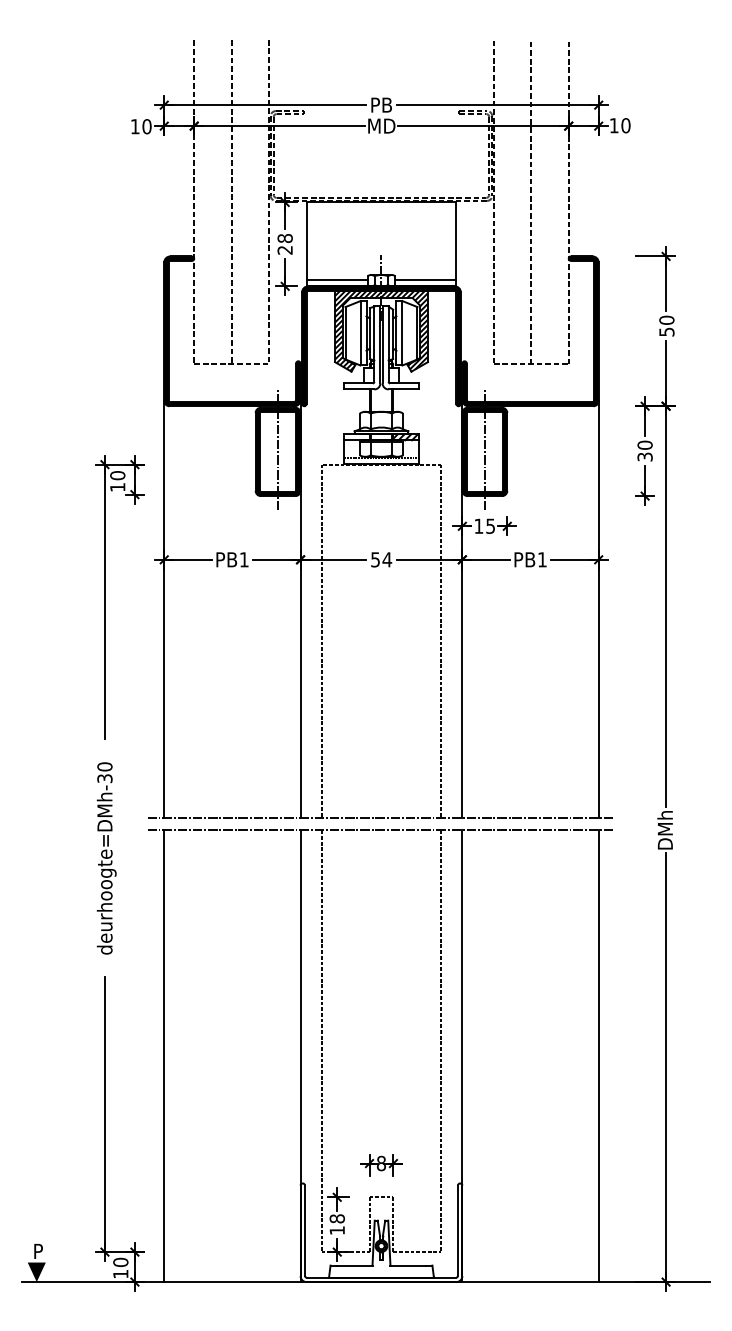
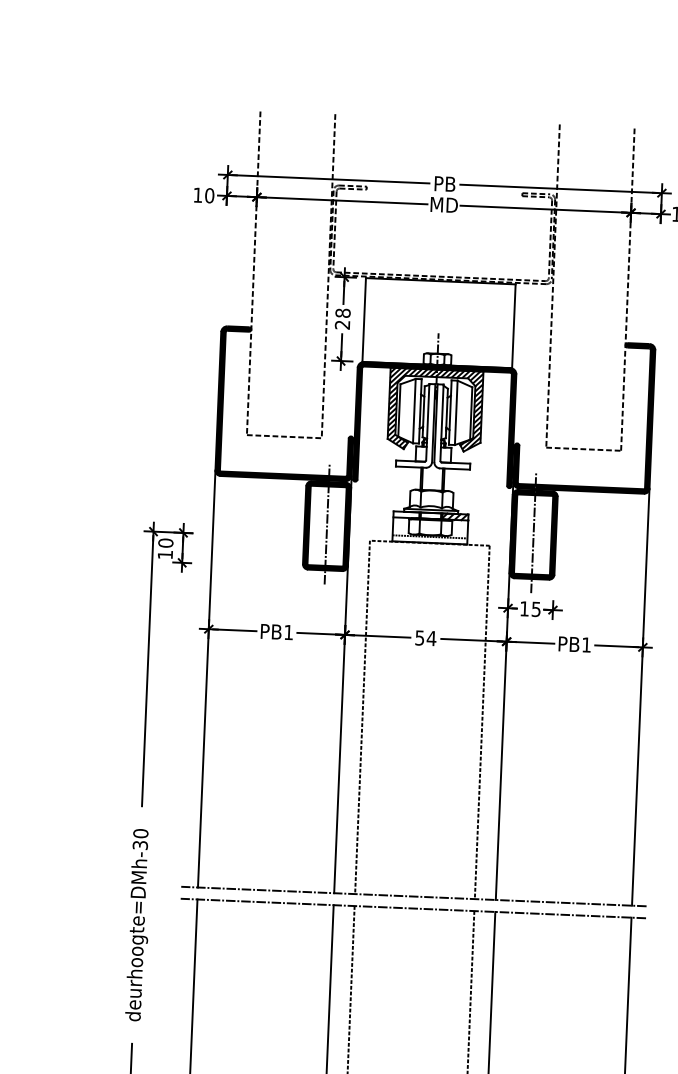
line: (231, 202) -> (290, 275), removed
line: (531, 202) -> (590, 287), removed
line: (336, 280) -> (392, 357), removed
line: (425, 280) -> (481, 361), removed

